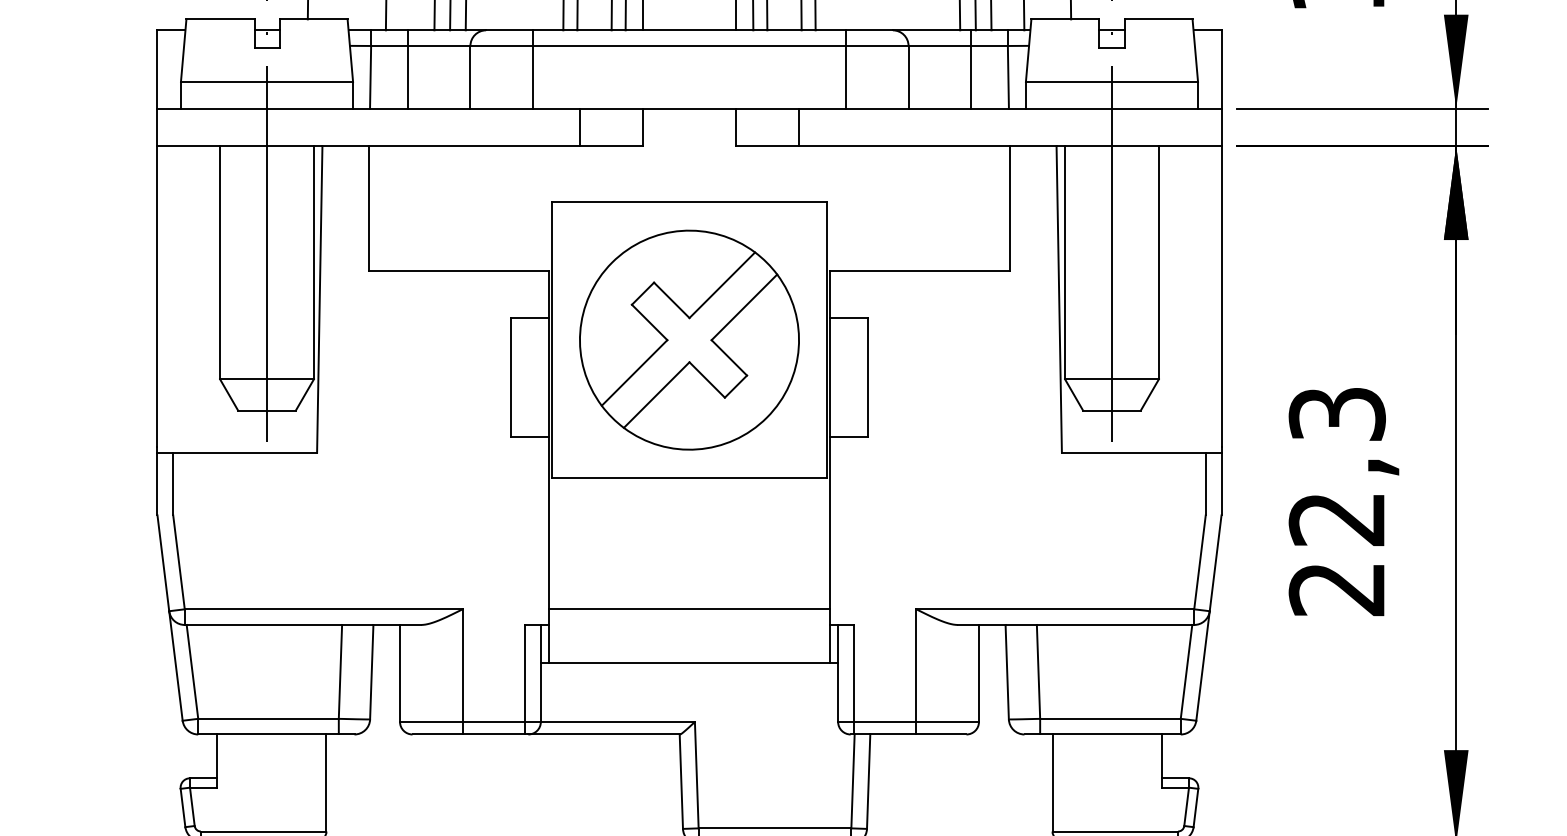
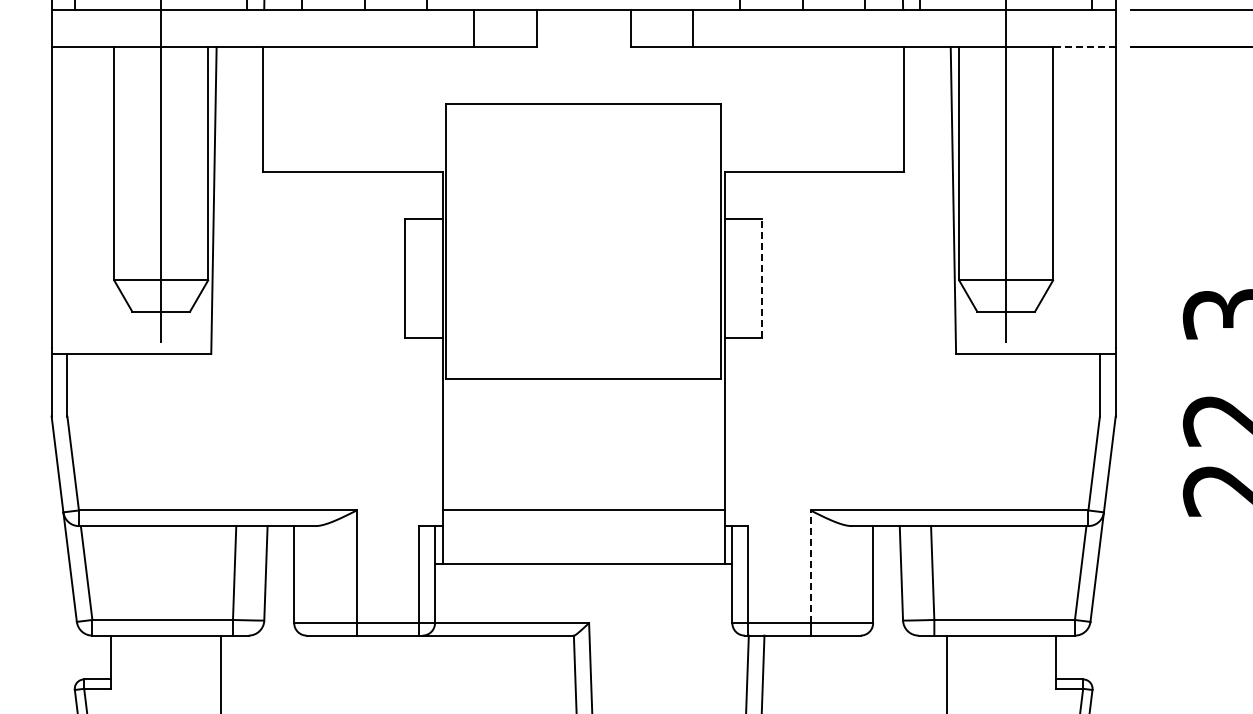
line: (1189, 146) -> (1083, 47), solid -> dashed
part: (689, 339) -> (583, 240), removed
line: (867, 377) -> (761, 278), solid -> dashed
line: (916, 665) -> (810, 566), solid -> dashed

